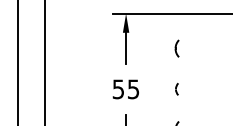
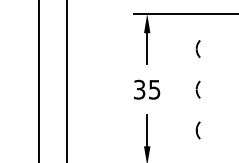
text: (118, 88) -> (139, 88), 55 -> 35
part: (176, 89) -> (197, 89), size x1.43

